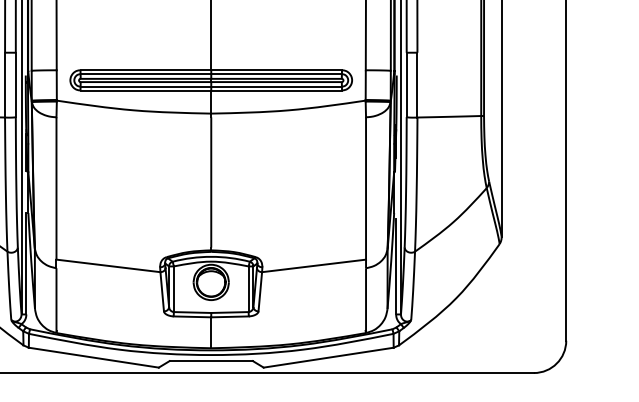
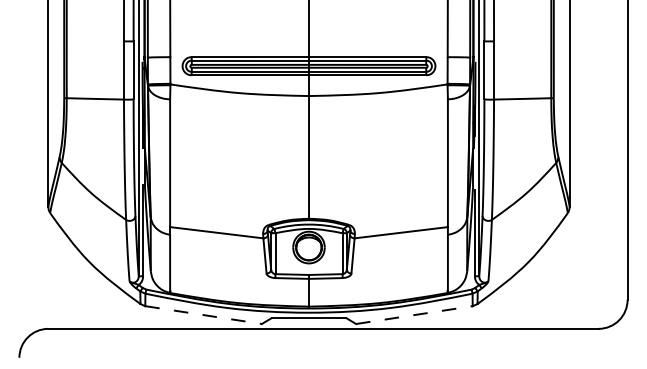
line: (94, 358) -> (204, 315), solid -> dashed
line: (328, 358) -> (414, 315), solid -> dashed

